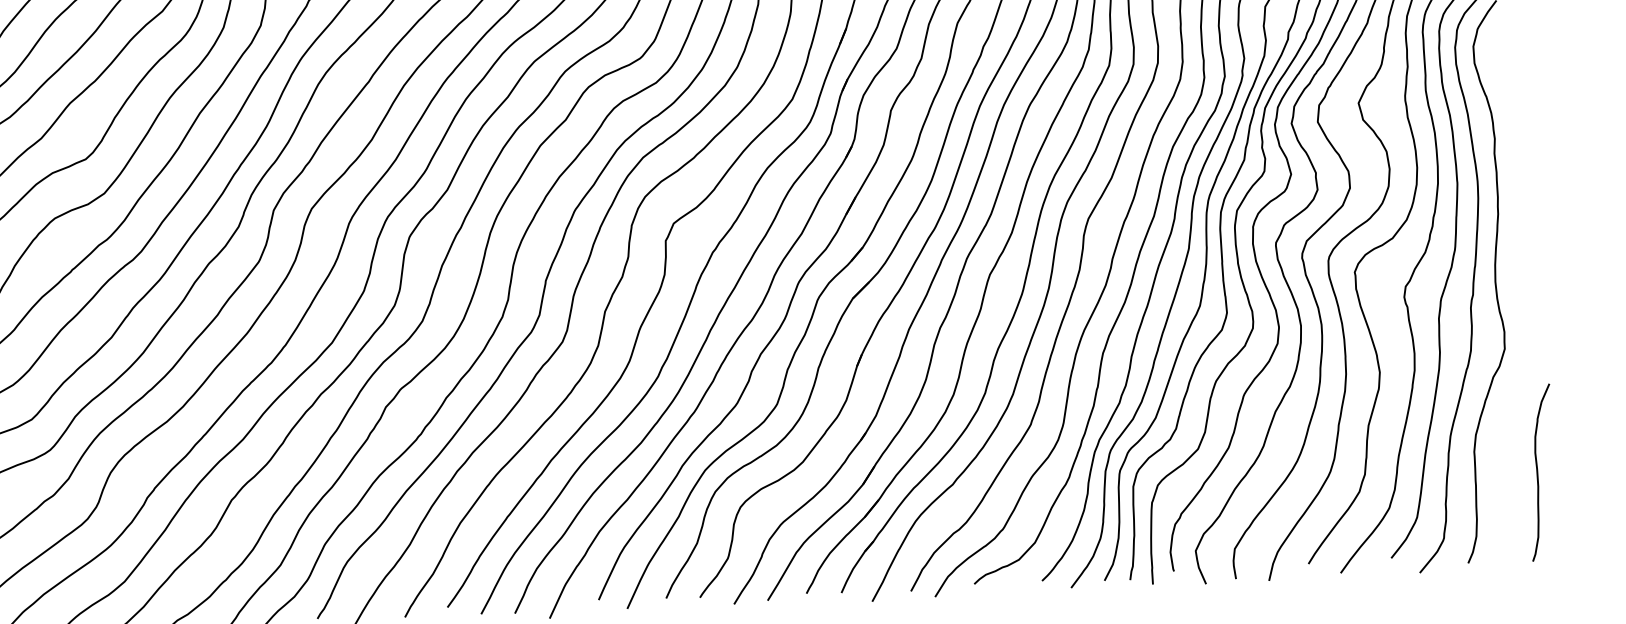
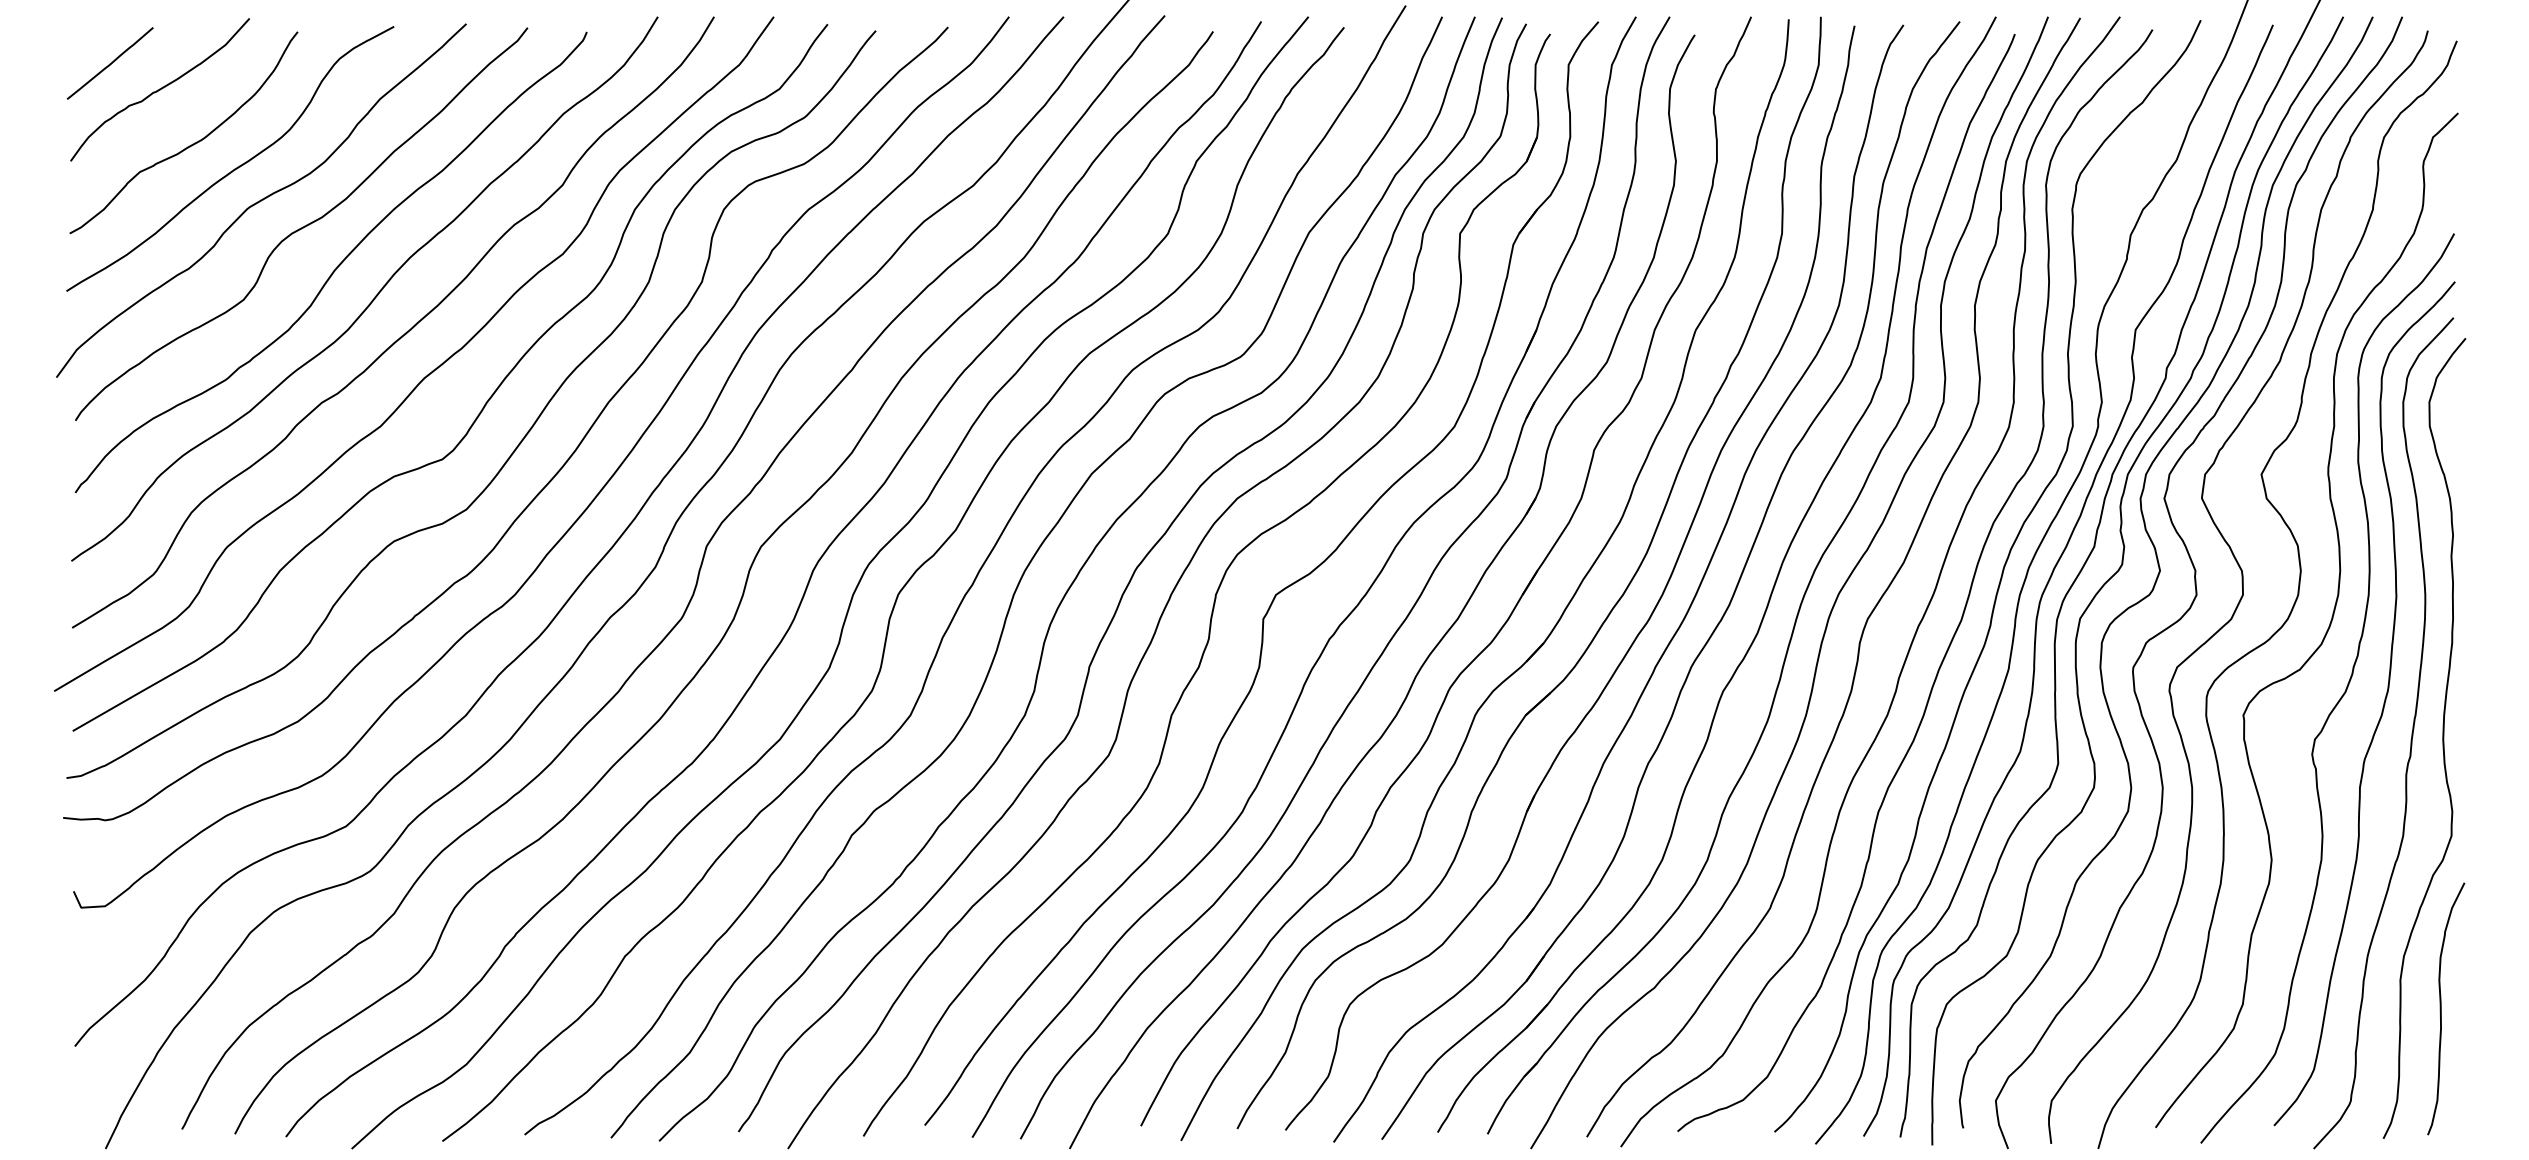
curve: (1537, 472) -> (2441, 1008), moved

